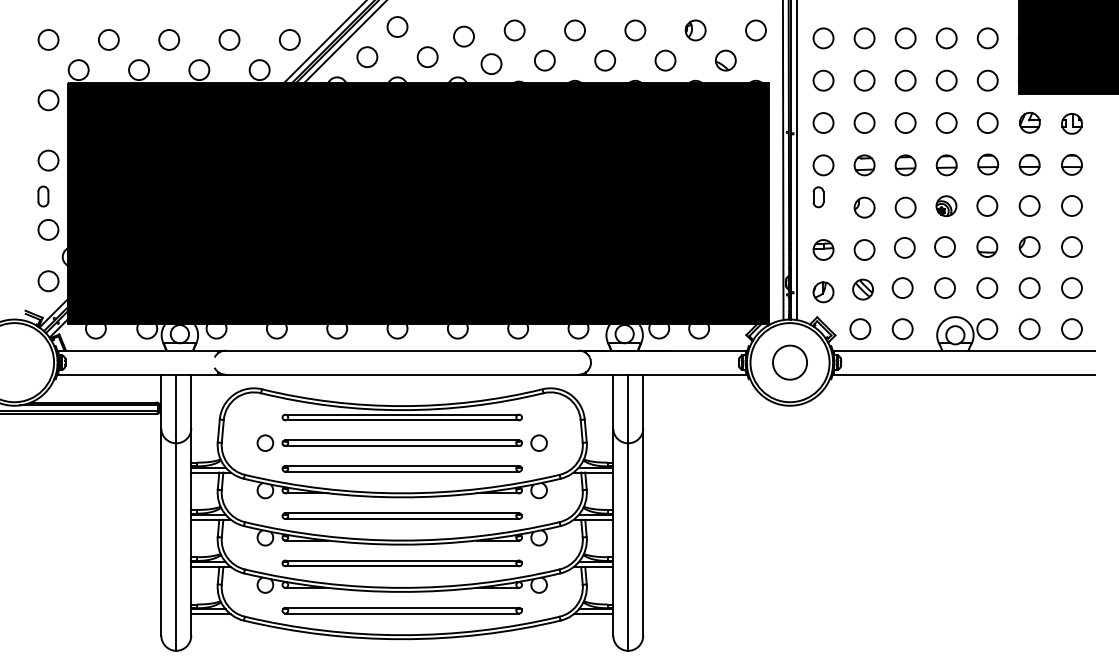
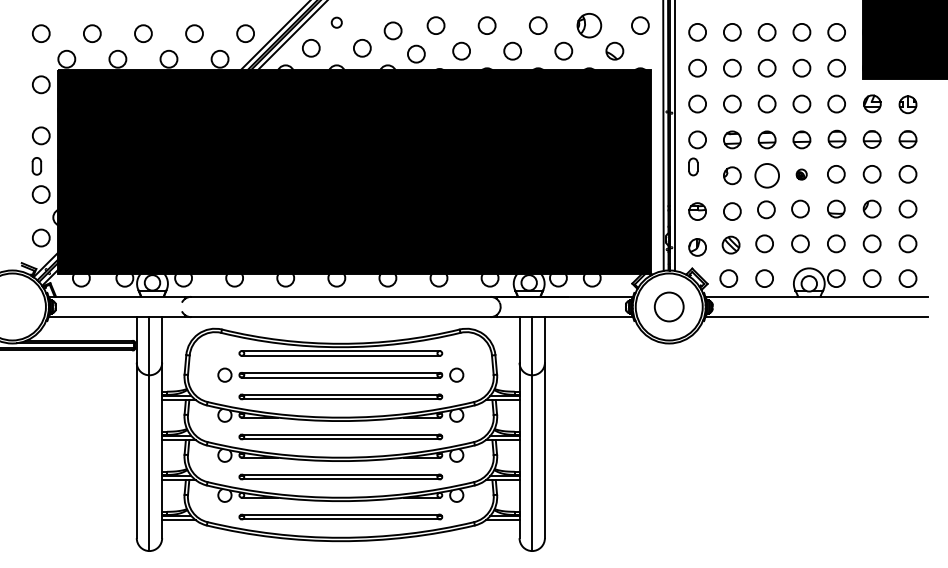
circle: (397, 26) -> (336, 22), size x0.6
part: (695, 30) -> (589, 25), size x1.4
part: (946, 206) -> (801, 174), size x0.6
circle: (905, 207) -> (767, 175), size x1.4

